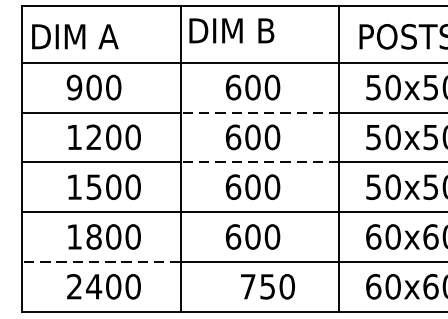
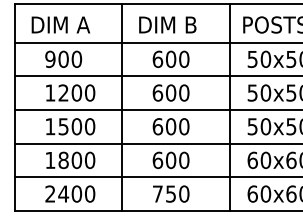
text: (231, 30) -> (167, 24), moved
text: (74, 36) -> (60, 24), moved
line: (259, 112) -> (175, 76), dashed -> solid
line: (259, 161) -> (175, 109), dashed -> solid
line: (101, 262) -> (68, 177), dashed -> solid
text: (268, 285) -> (171, 193), moved

